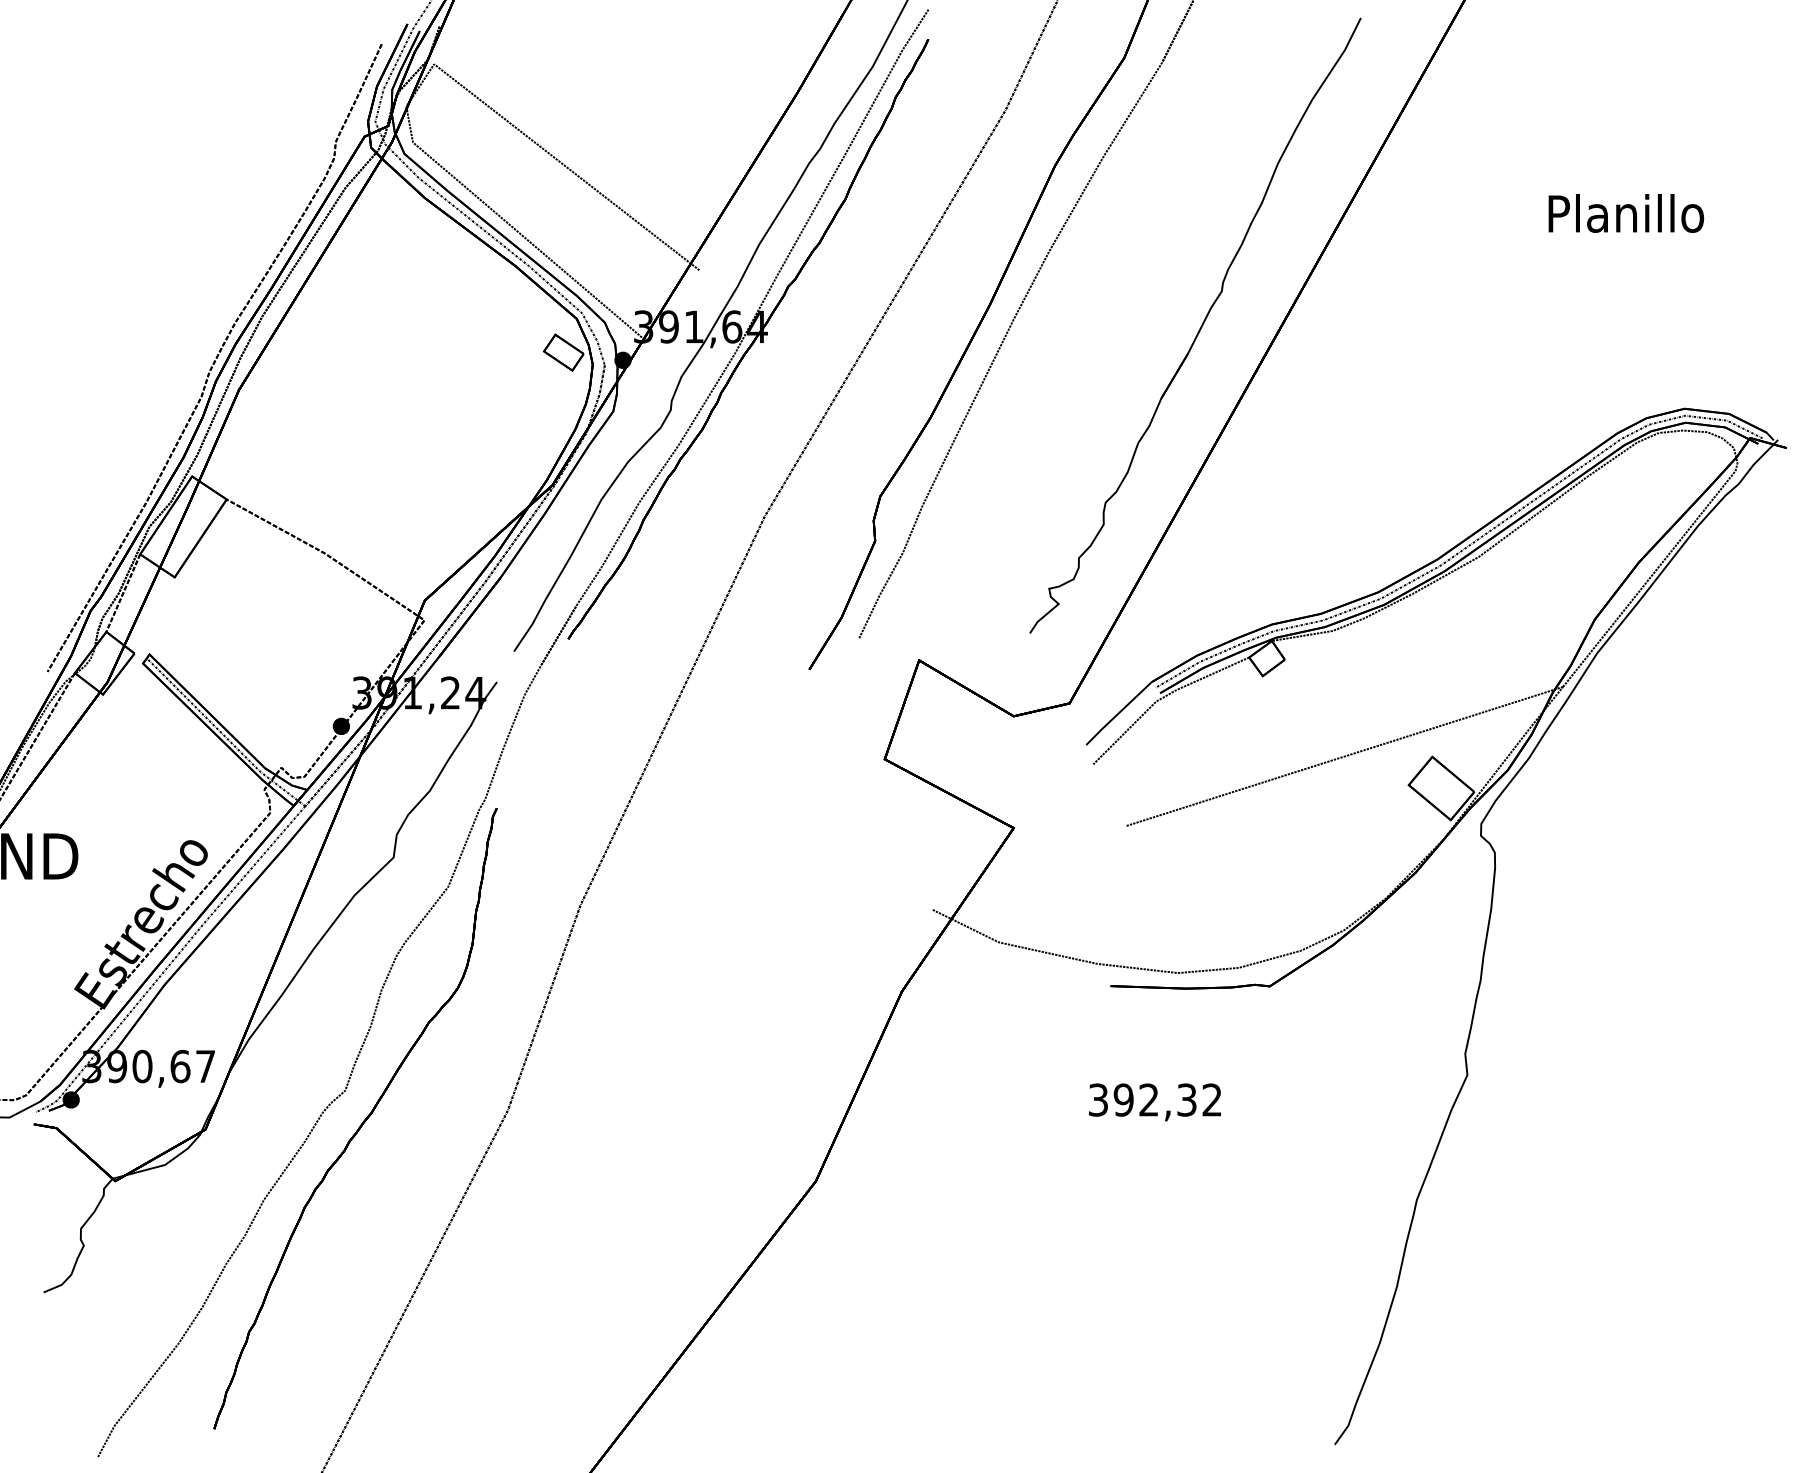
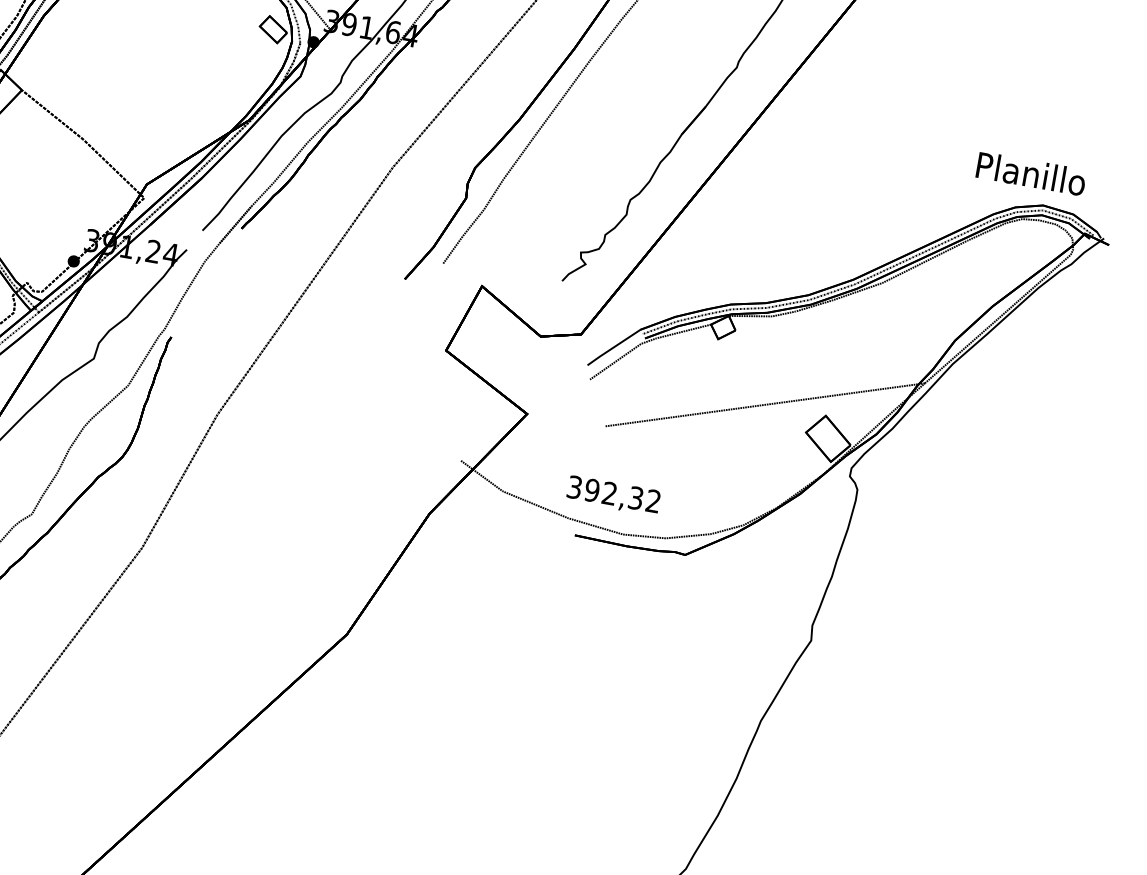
text: (1626, 213) -> (1031, 173), moved
text: (1154, 1102) -> (613, 495), moved

